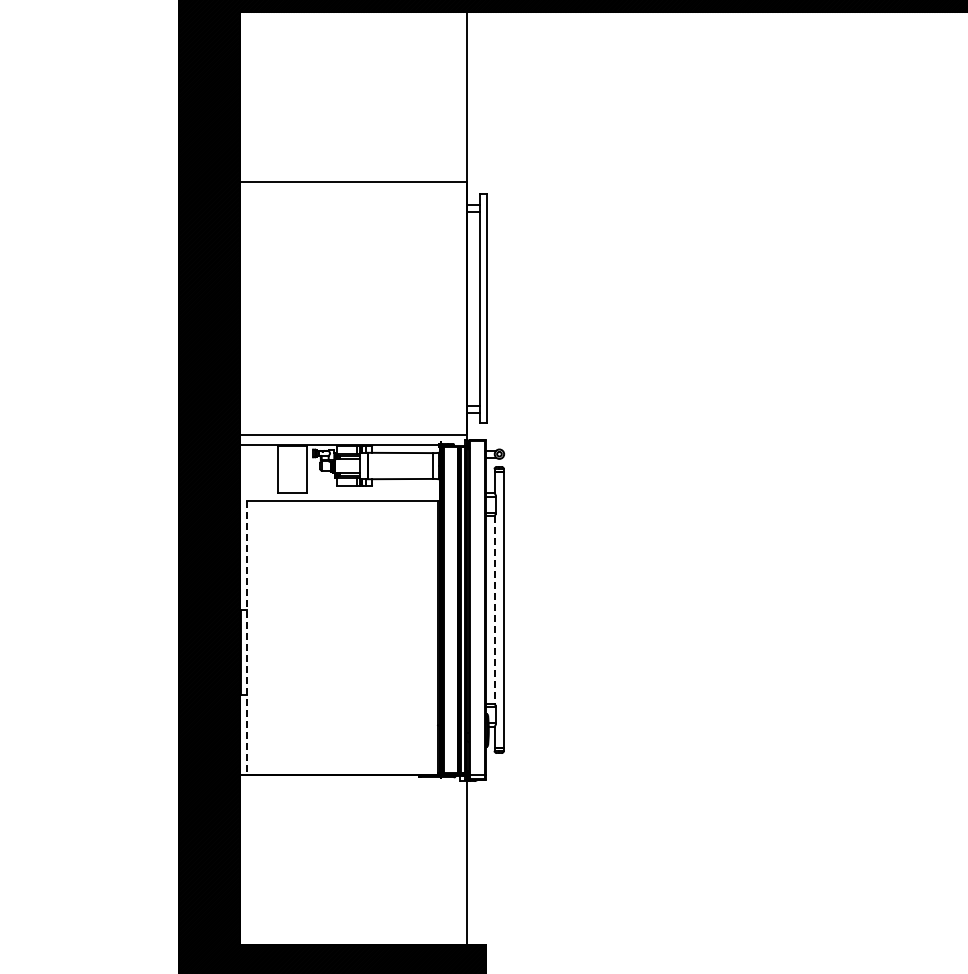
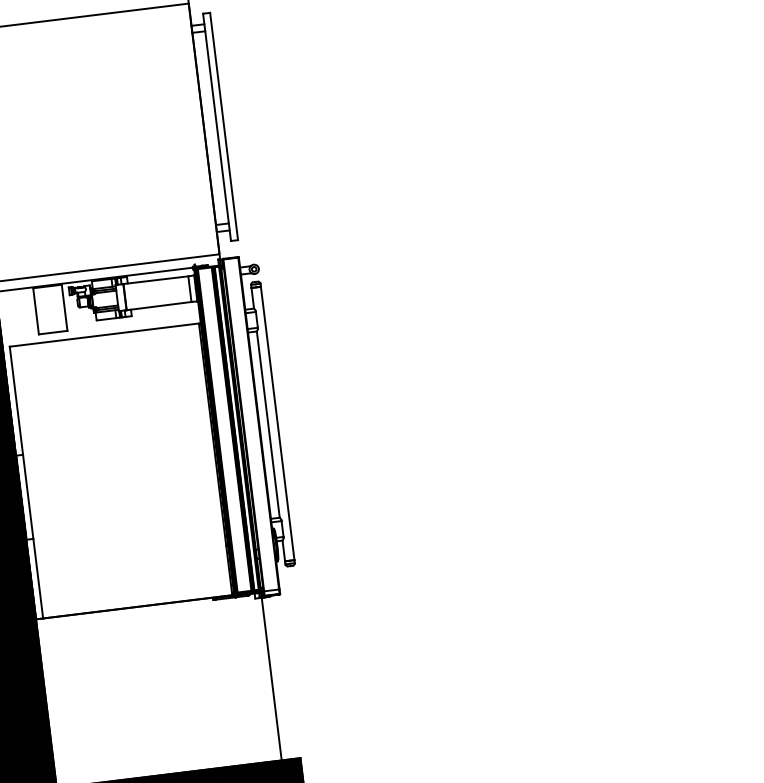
line: (494, 610) -> (268, 425), dashed -> solid
line: (247, 638) -> (26, 482), dashed -> solid

